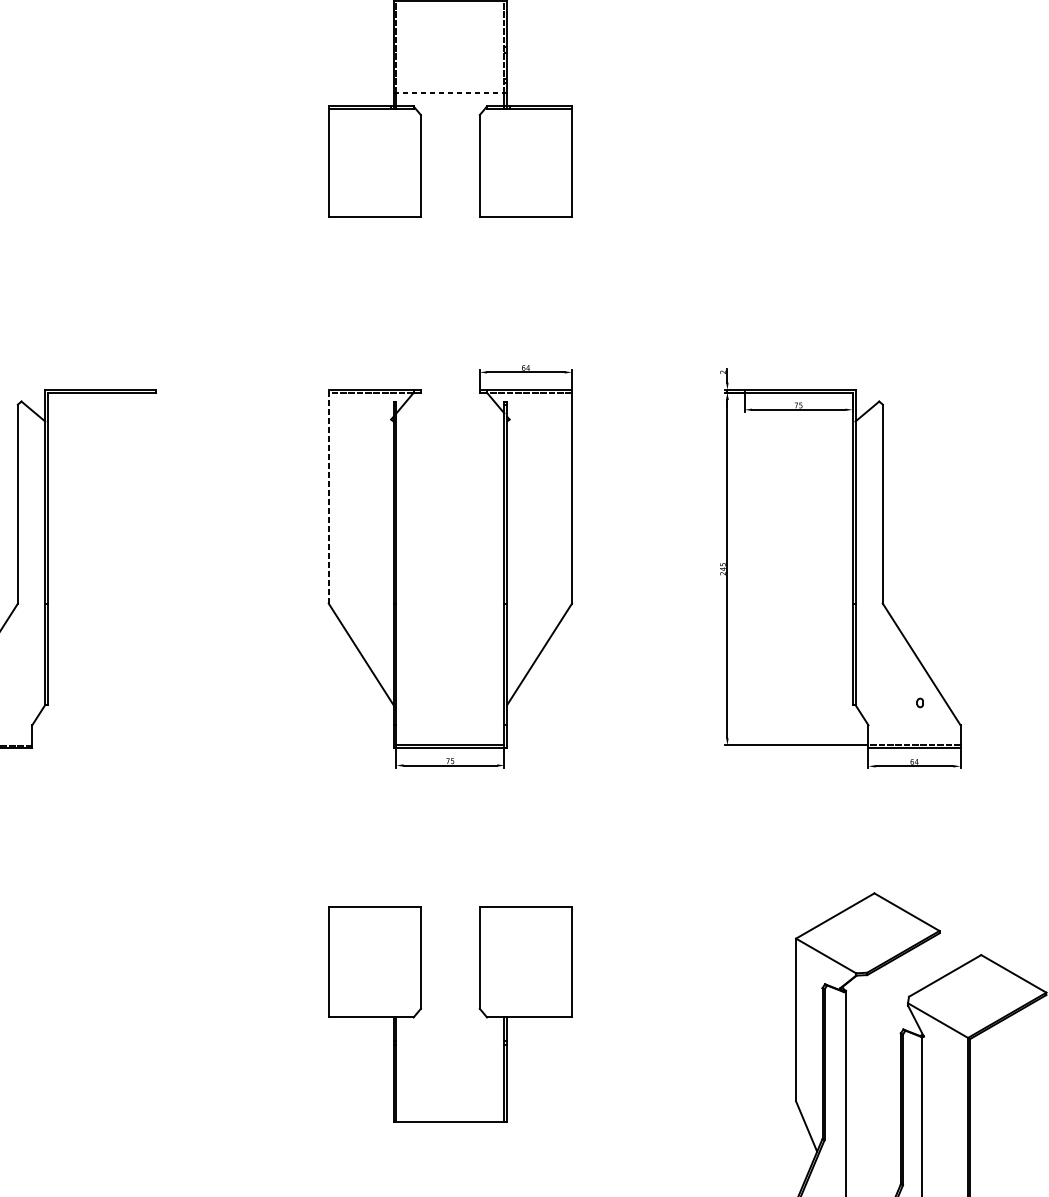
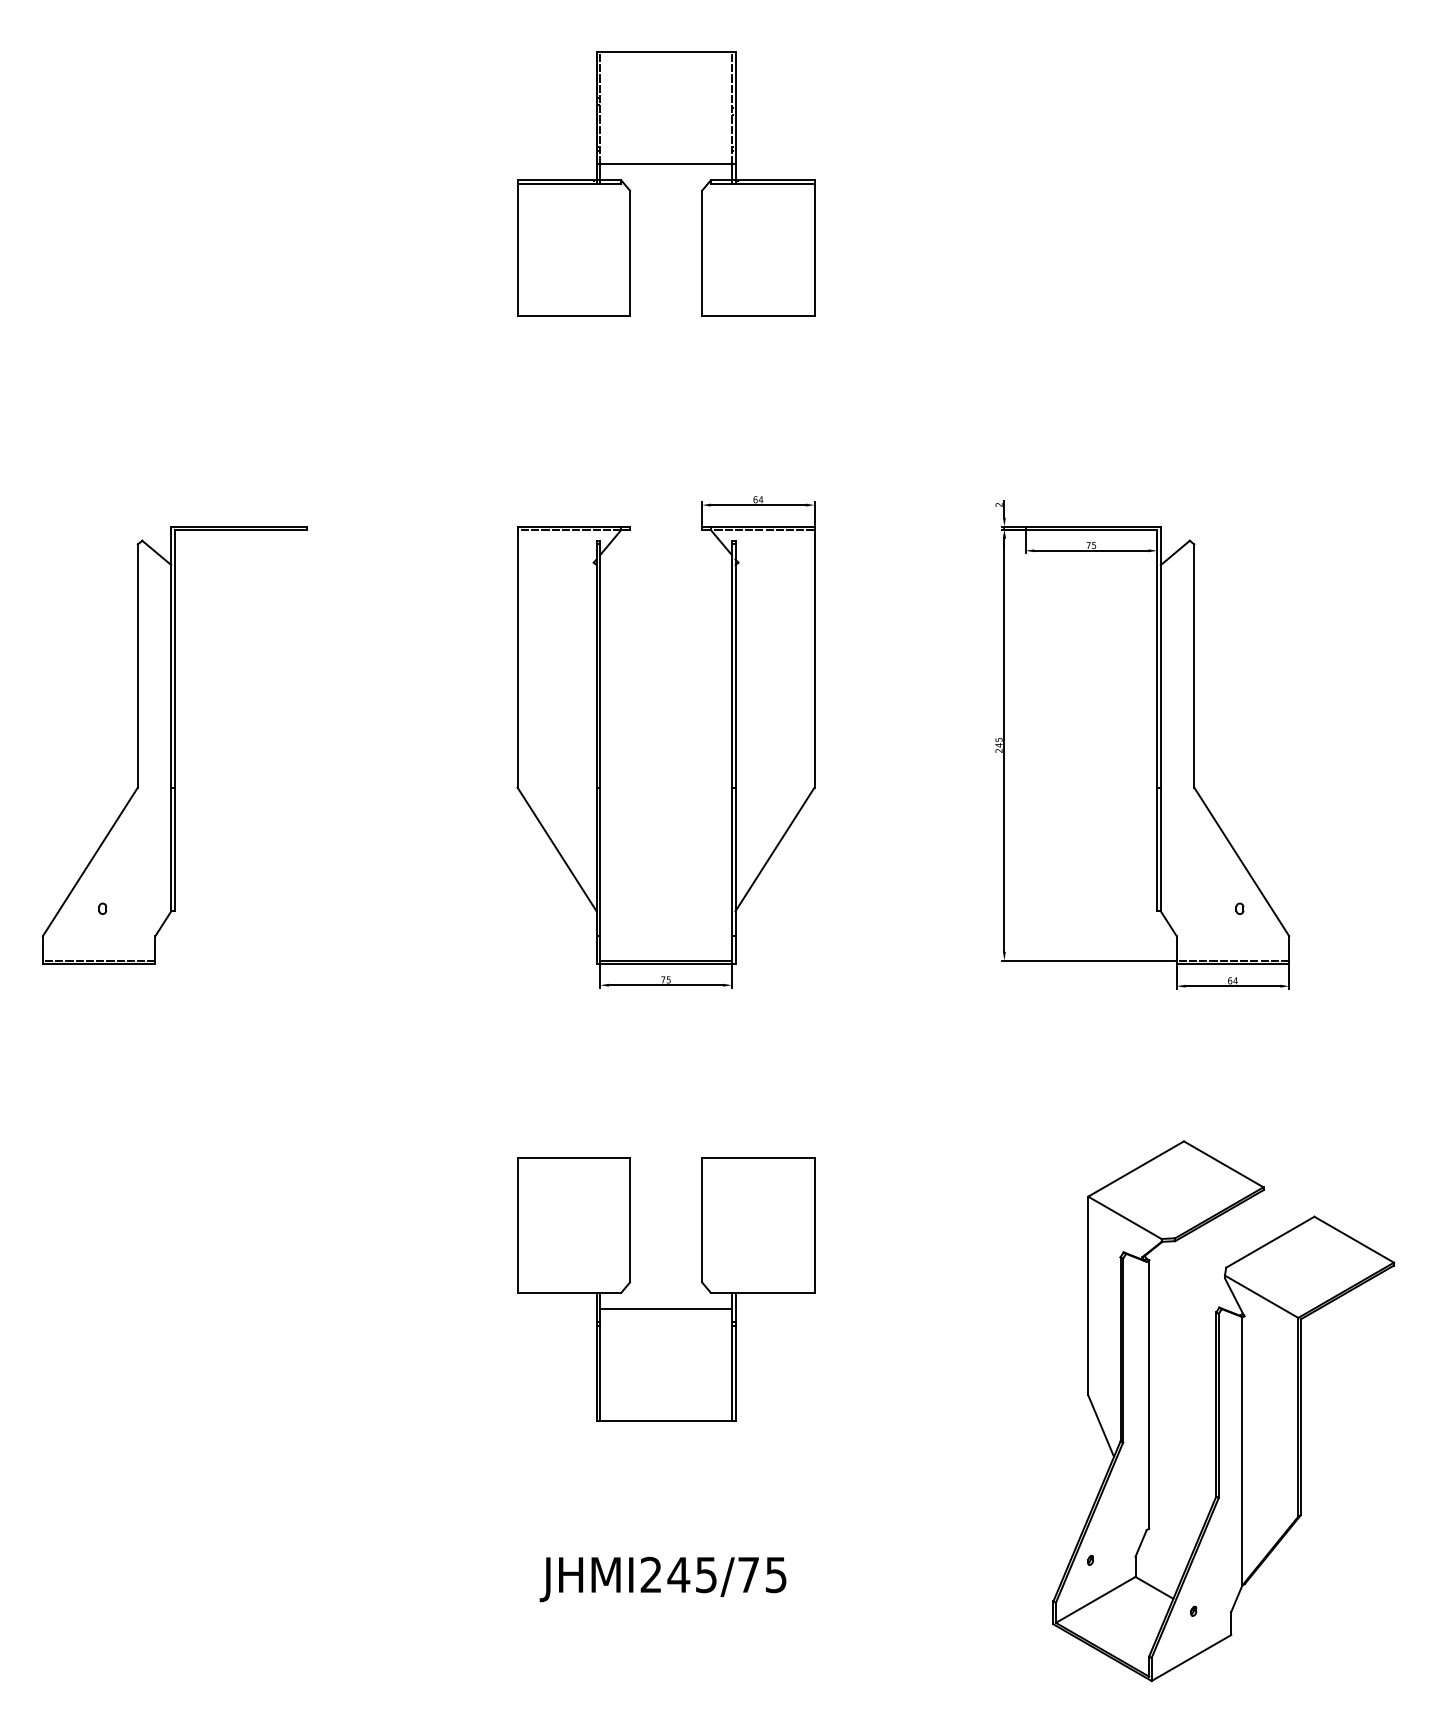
line: (450, 93) -> (666, 164), dashed -> solid
line: (328, 497) -> (517, 657), dashed -> solid
line: (449, 1030) -> (665, 1308), added

